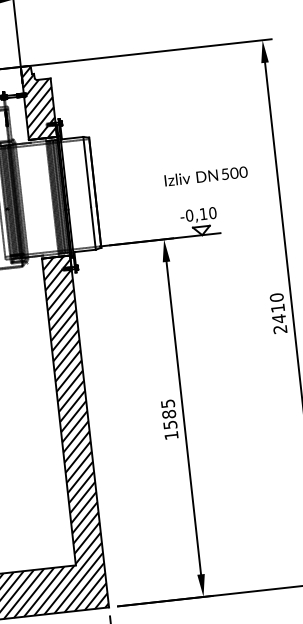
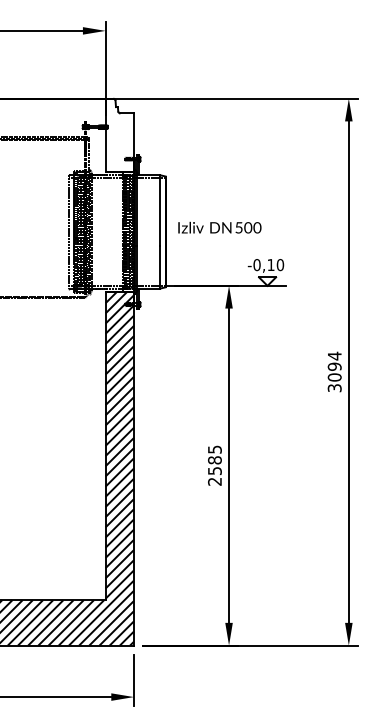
hatch: (38, 101) -> (119, 135), removed
text: (205, 176) -> (219, 227), moved
text: (278, 312) -> (334, 371), 2410 -> 3094
text: (171, 435) -> (214, 481), 1585 -> 2585

